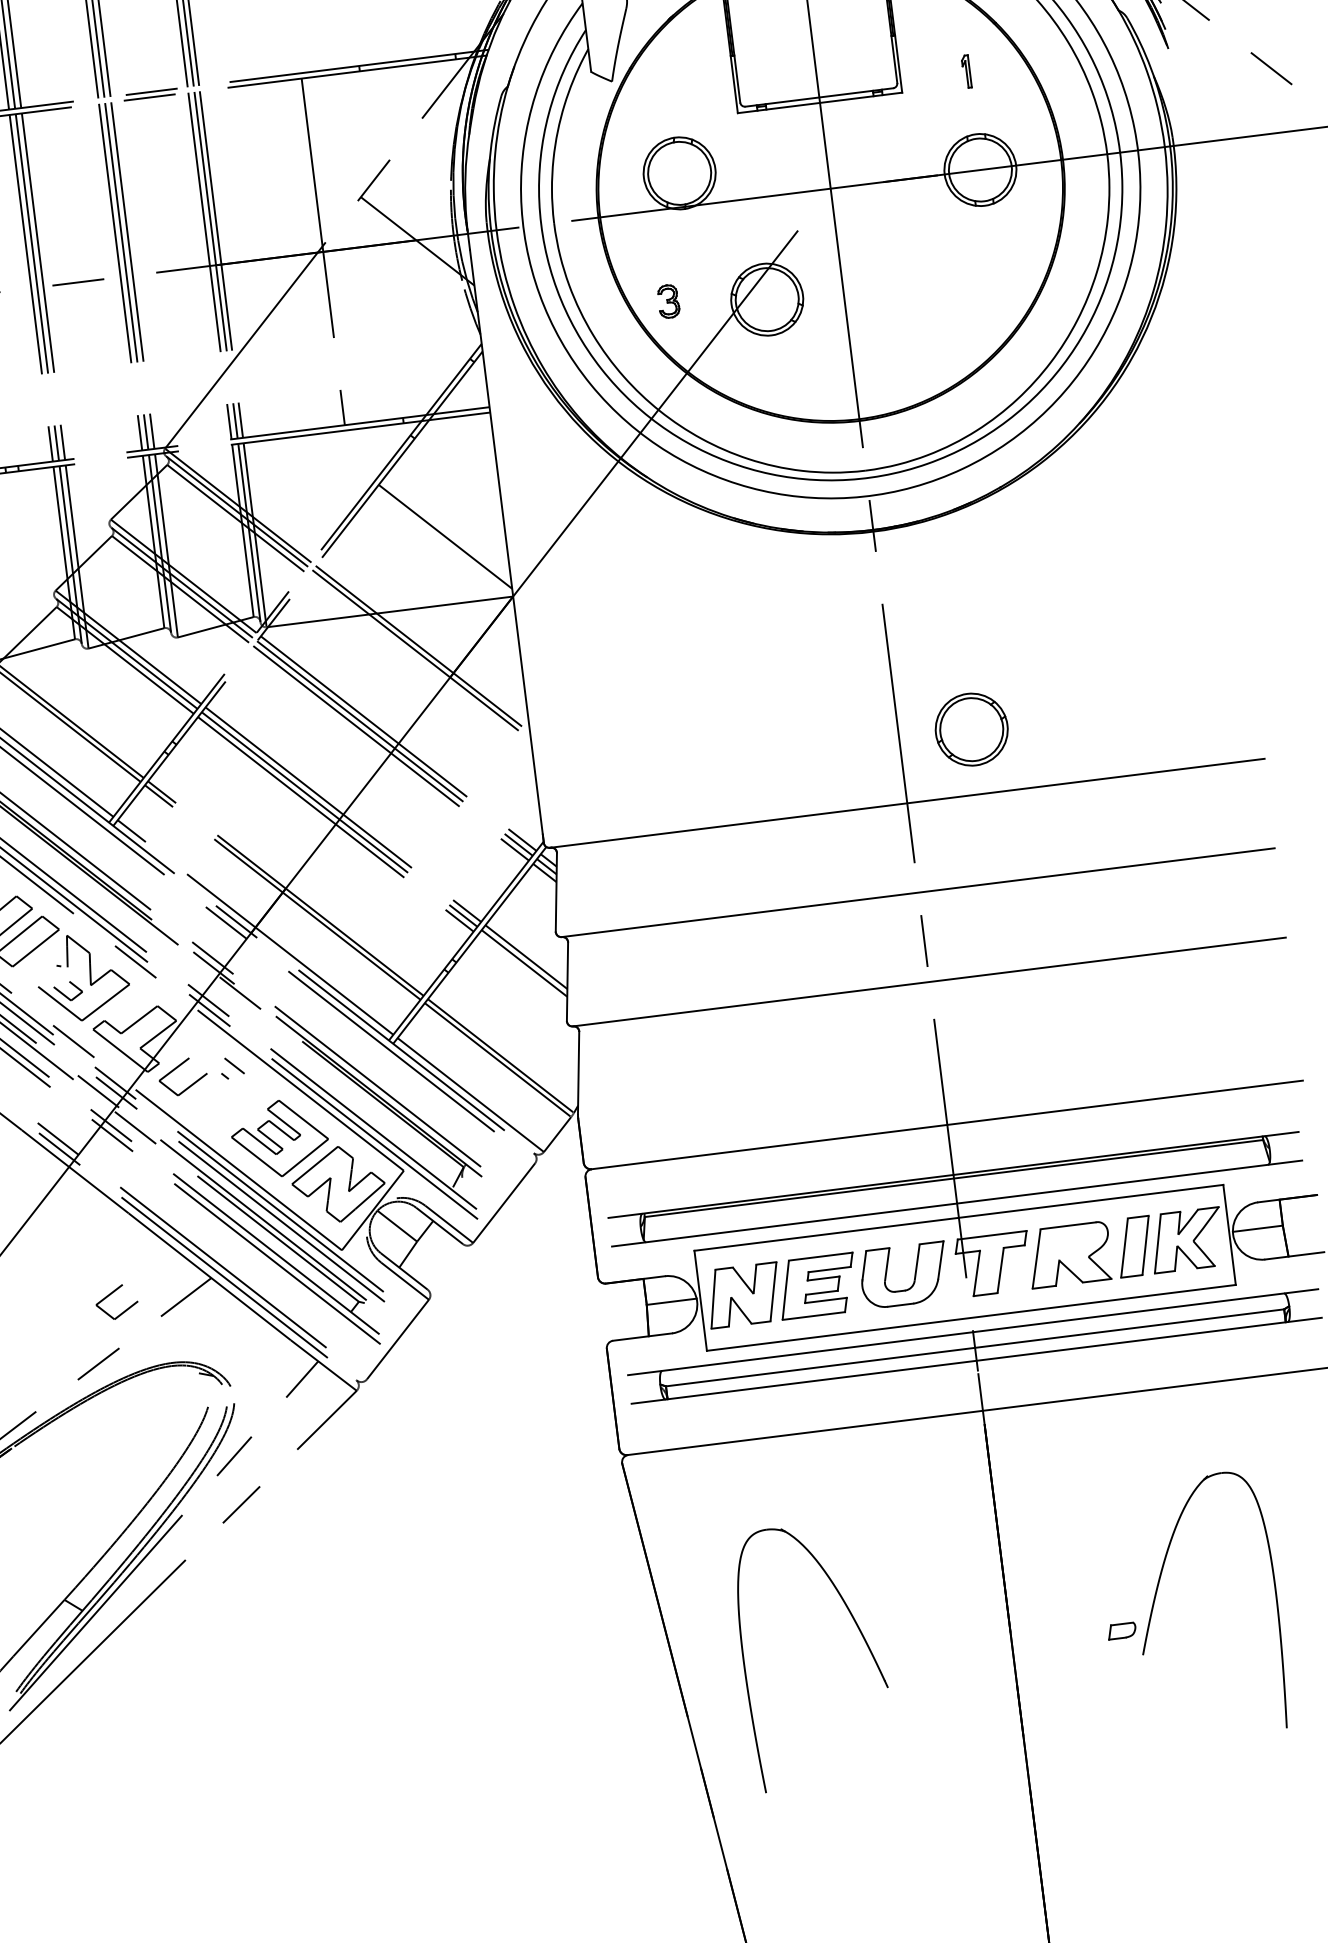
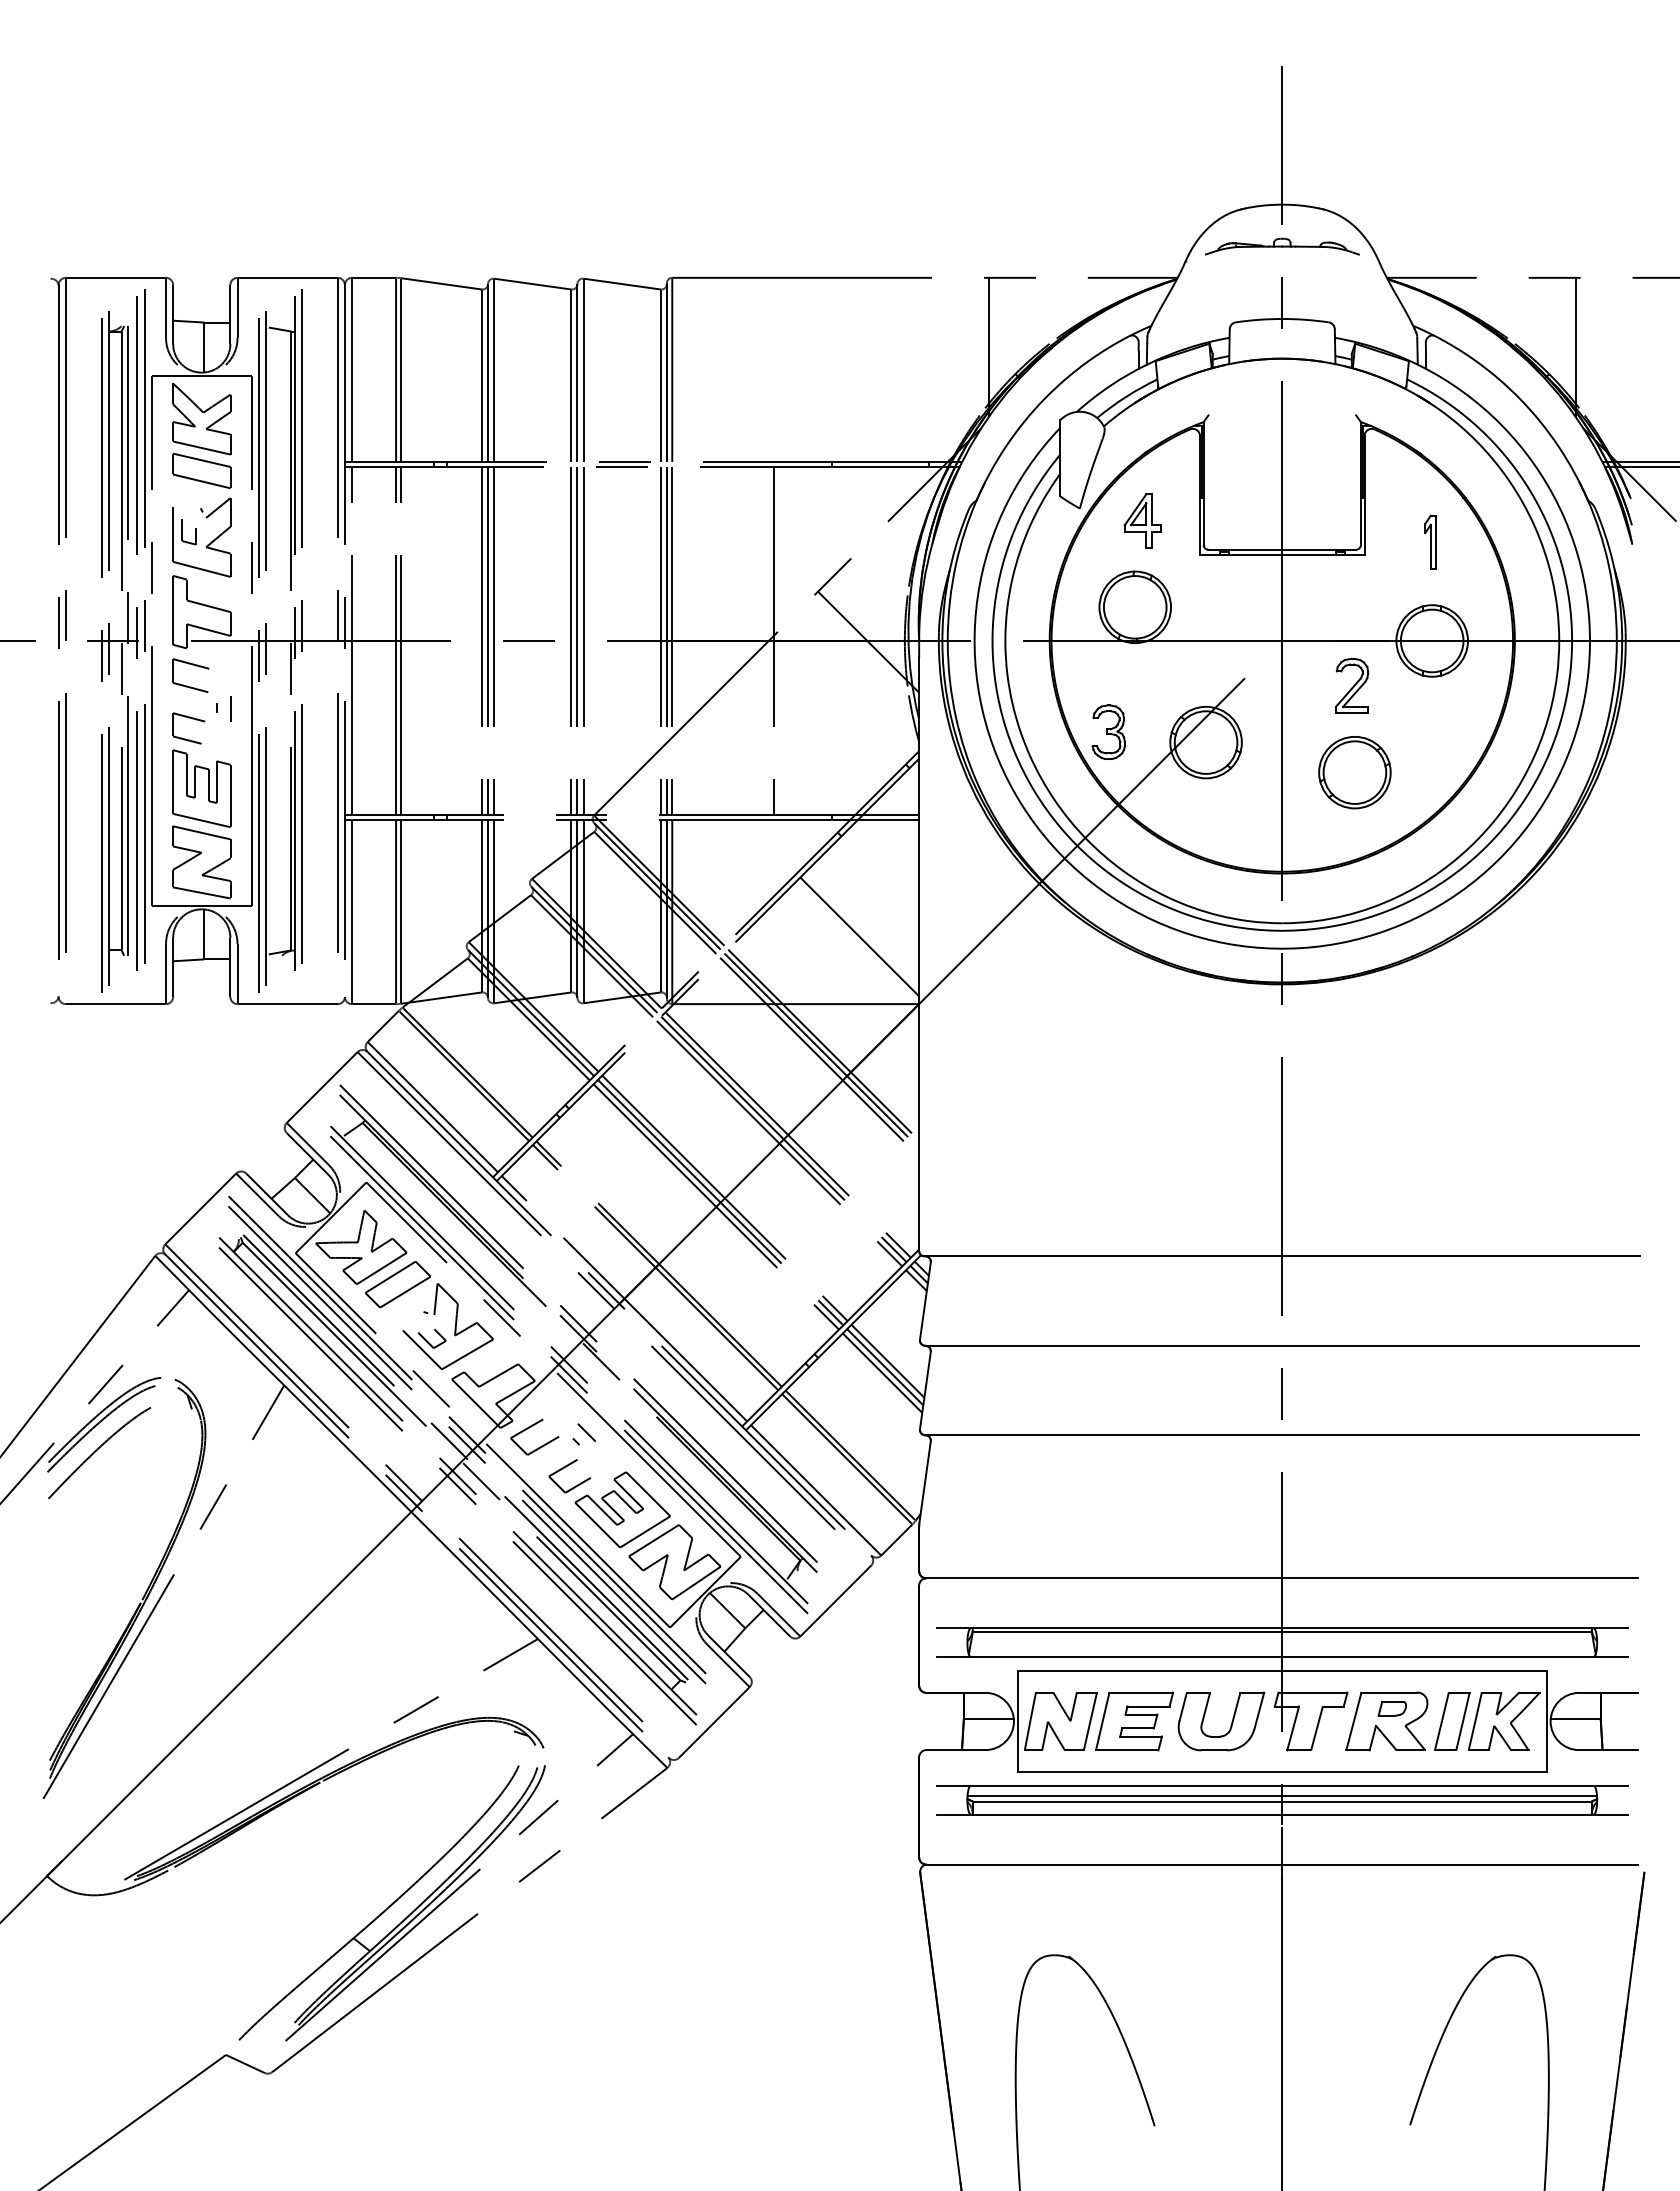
part: (966, 70) -> (1430, 541), size x1.67
part: (676, 85) -> (1142, 520), added
part: (906, 224) -> (1352, 685), added
part: (668, 301) -> (1108, 732), size x1.67
line: (420, 661) -> (819, 1056), added
part: (971, 729) -> (1354, 772), moved
line: (522, 969) -> (882, 1372), added
part: (110, 1295) -> (564, 1468), moved
line: (973, 1341) -> (1281, 1795), added
part: (1121, 1630) -> (1391, 1708), moved

